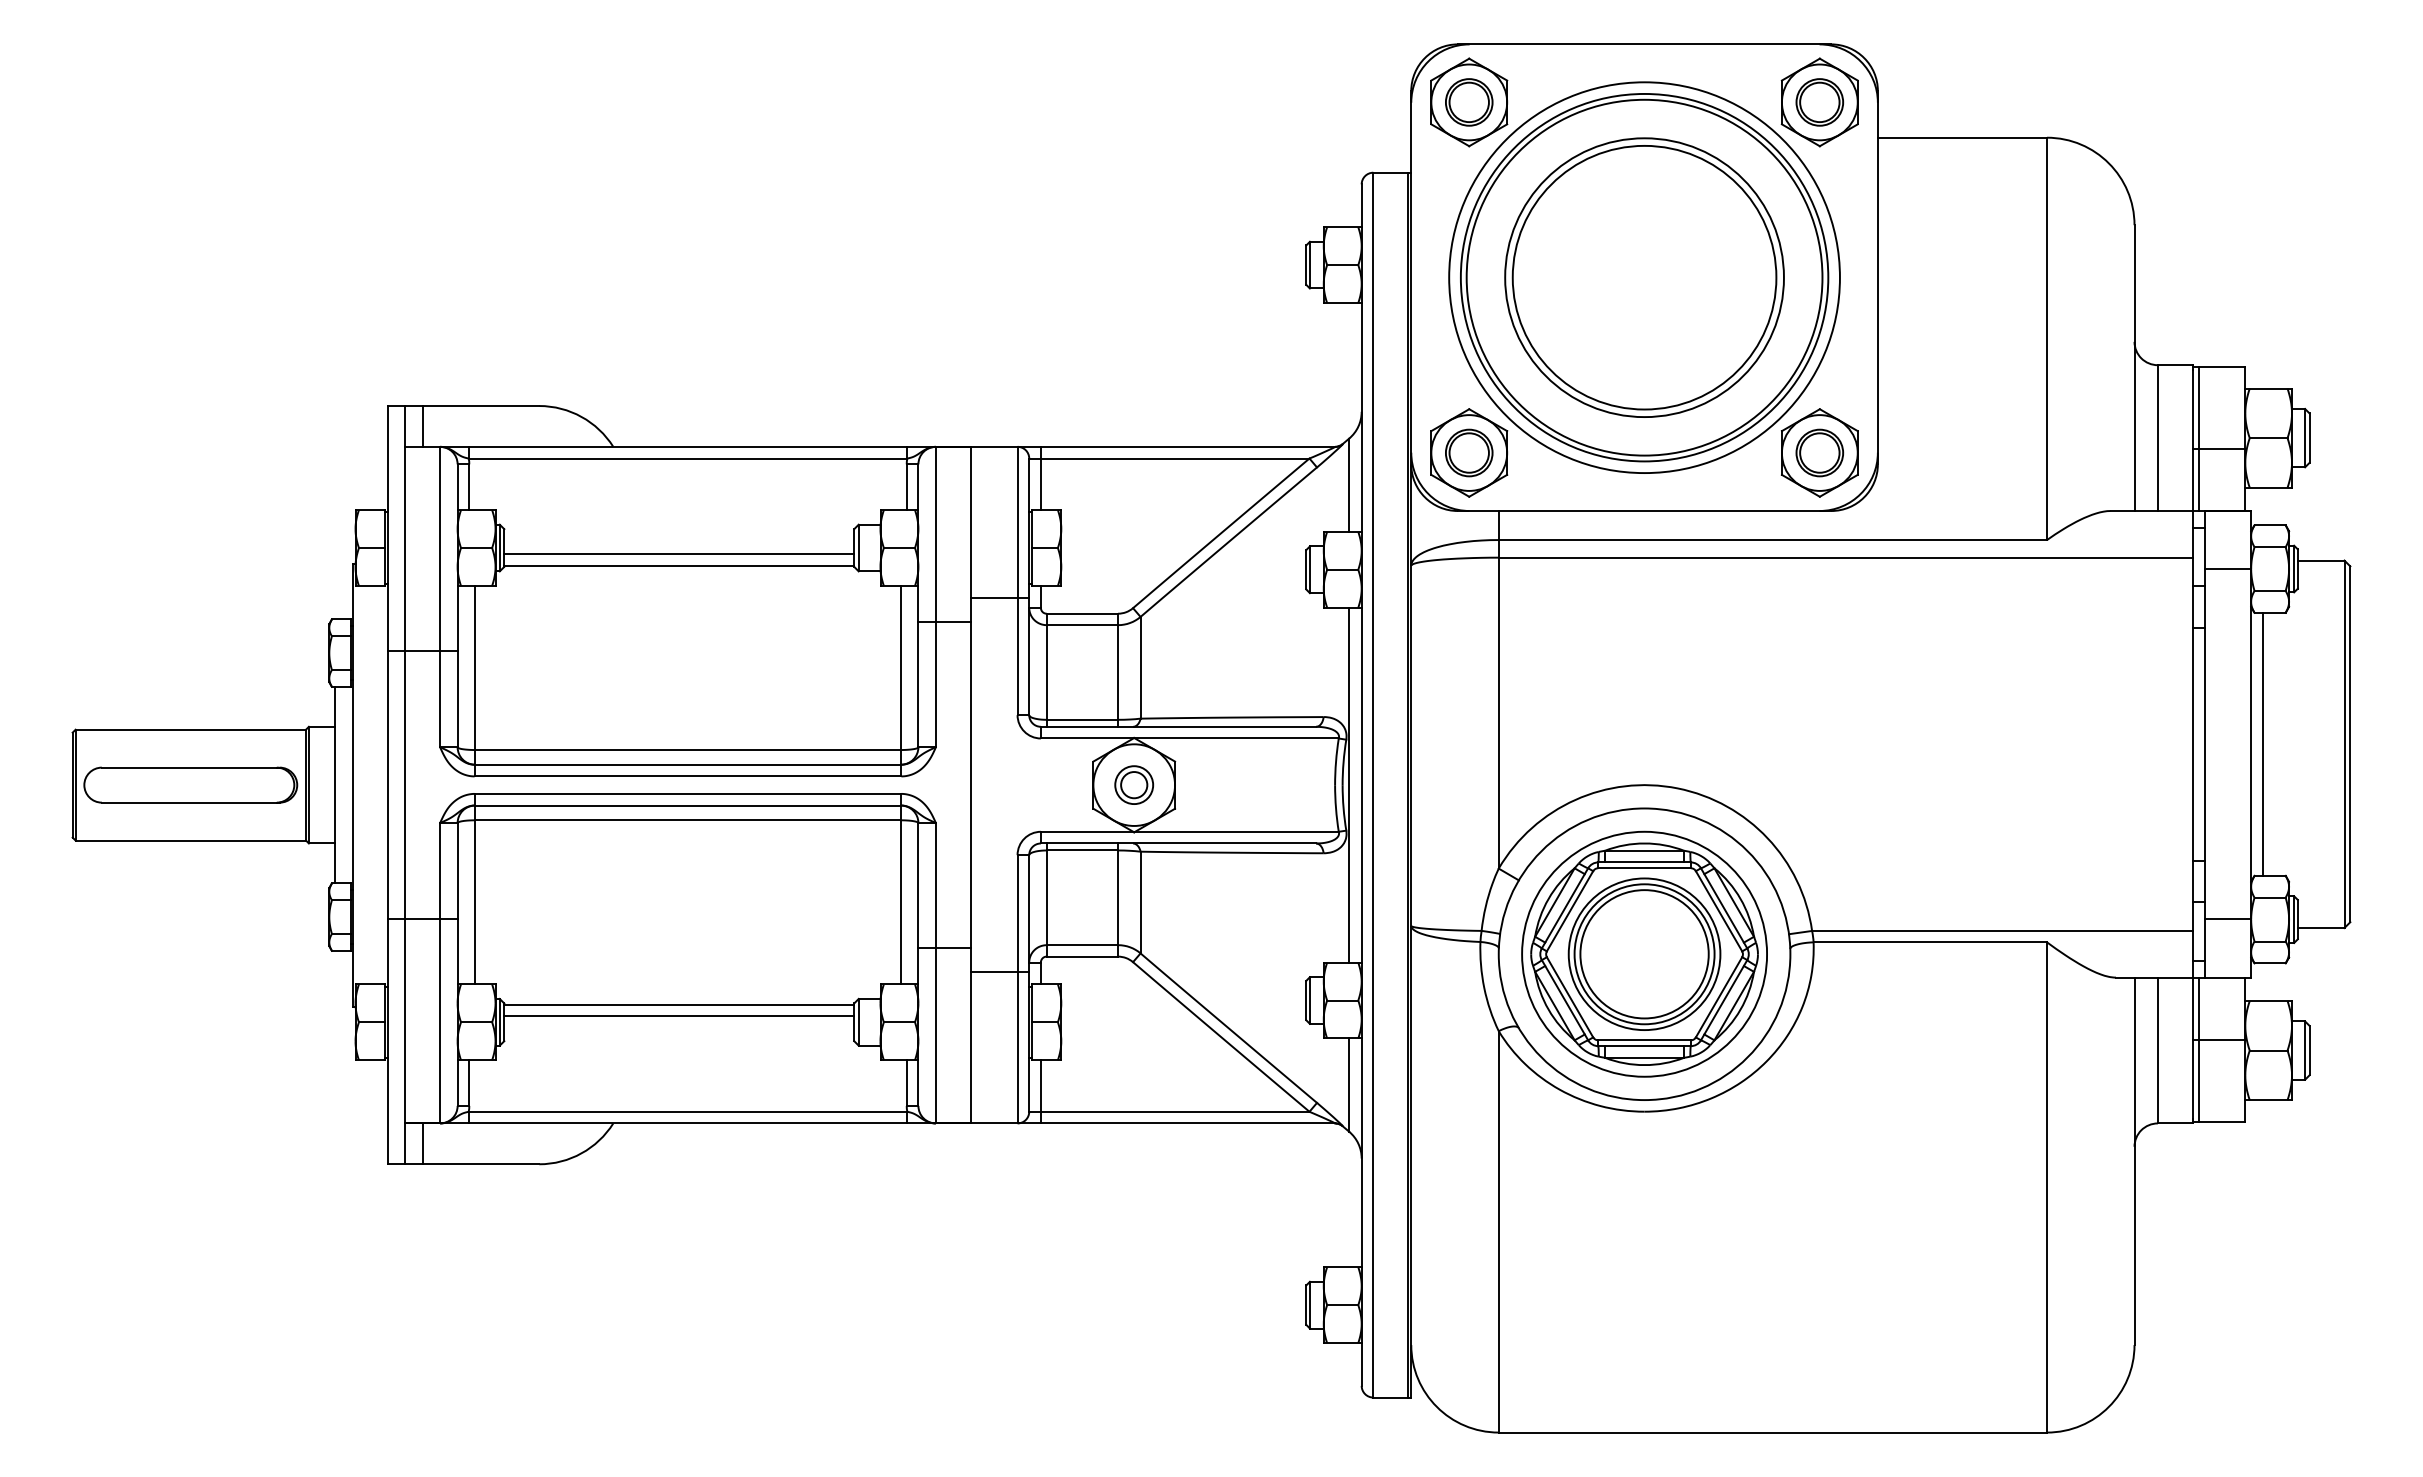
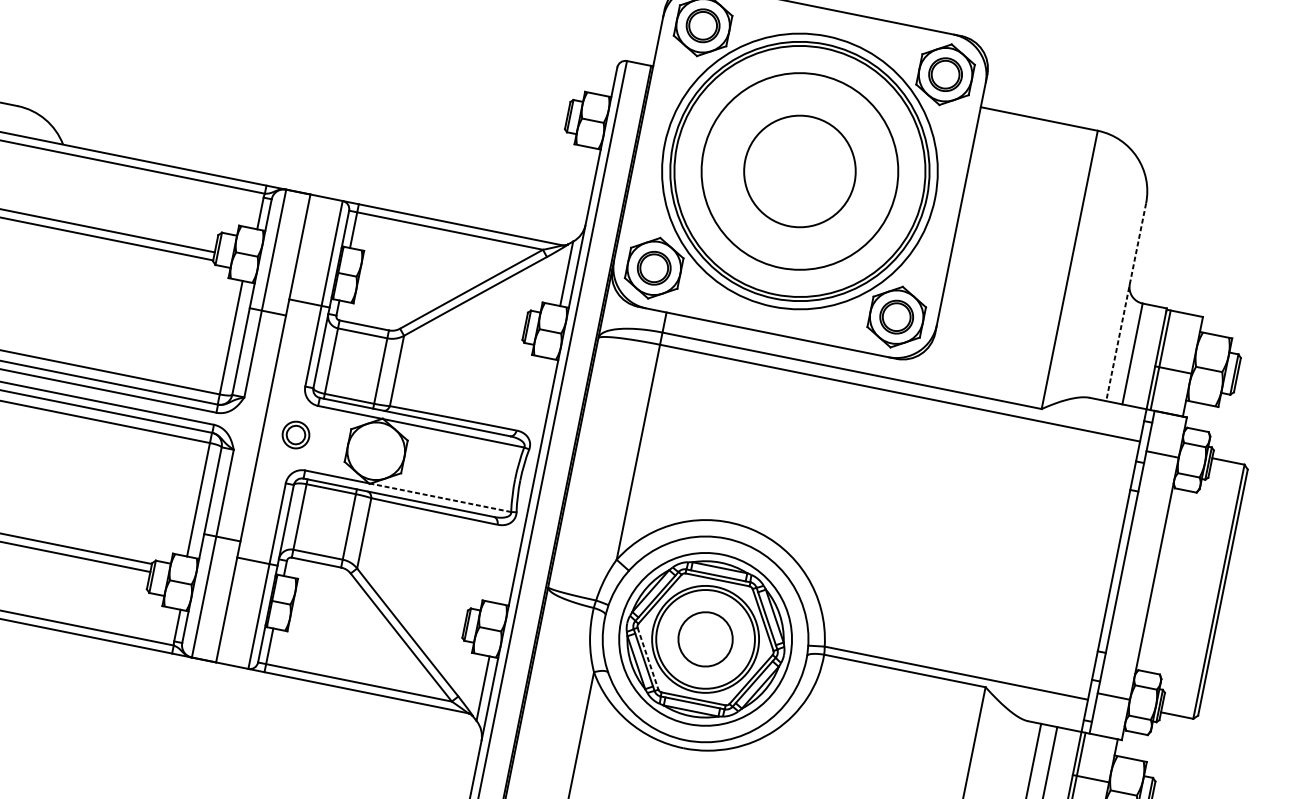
circle: (1644, 277) -> (799, 171), size x0.6
line: (2134, 368) -> (1126, 302), solid -> dashed
line: (2262, 743) -> (1162, 579), removed
part: (1134, 784) -> (296, 434), moved
line: (1349, 784) -> (525, 480), removed
line: (1236, 831) -> (440, 497), solid -> dashed
circle: (1644, 954) -> (705, 639), size x0.6
line: (1570, 997) -> (648, 658), solid -> dashed

